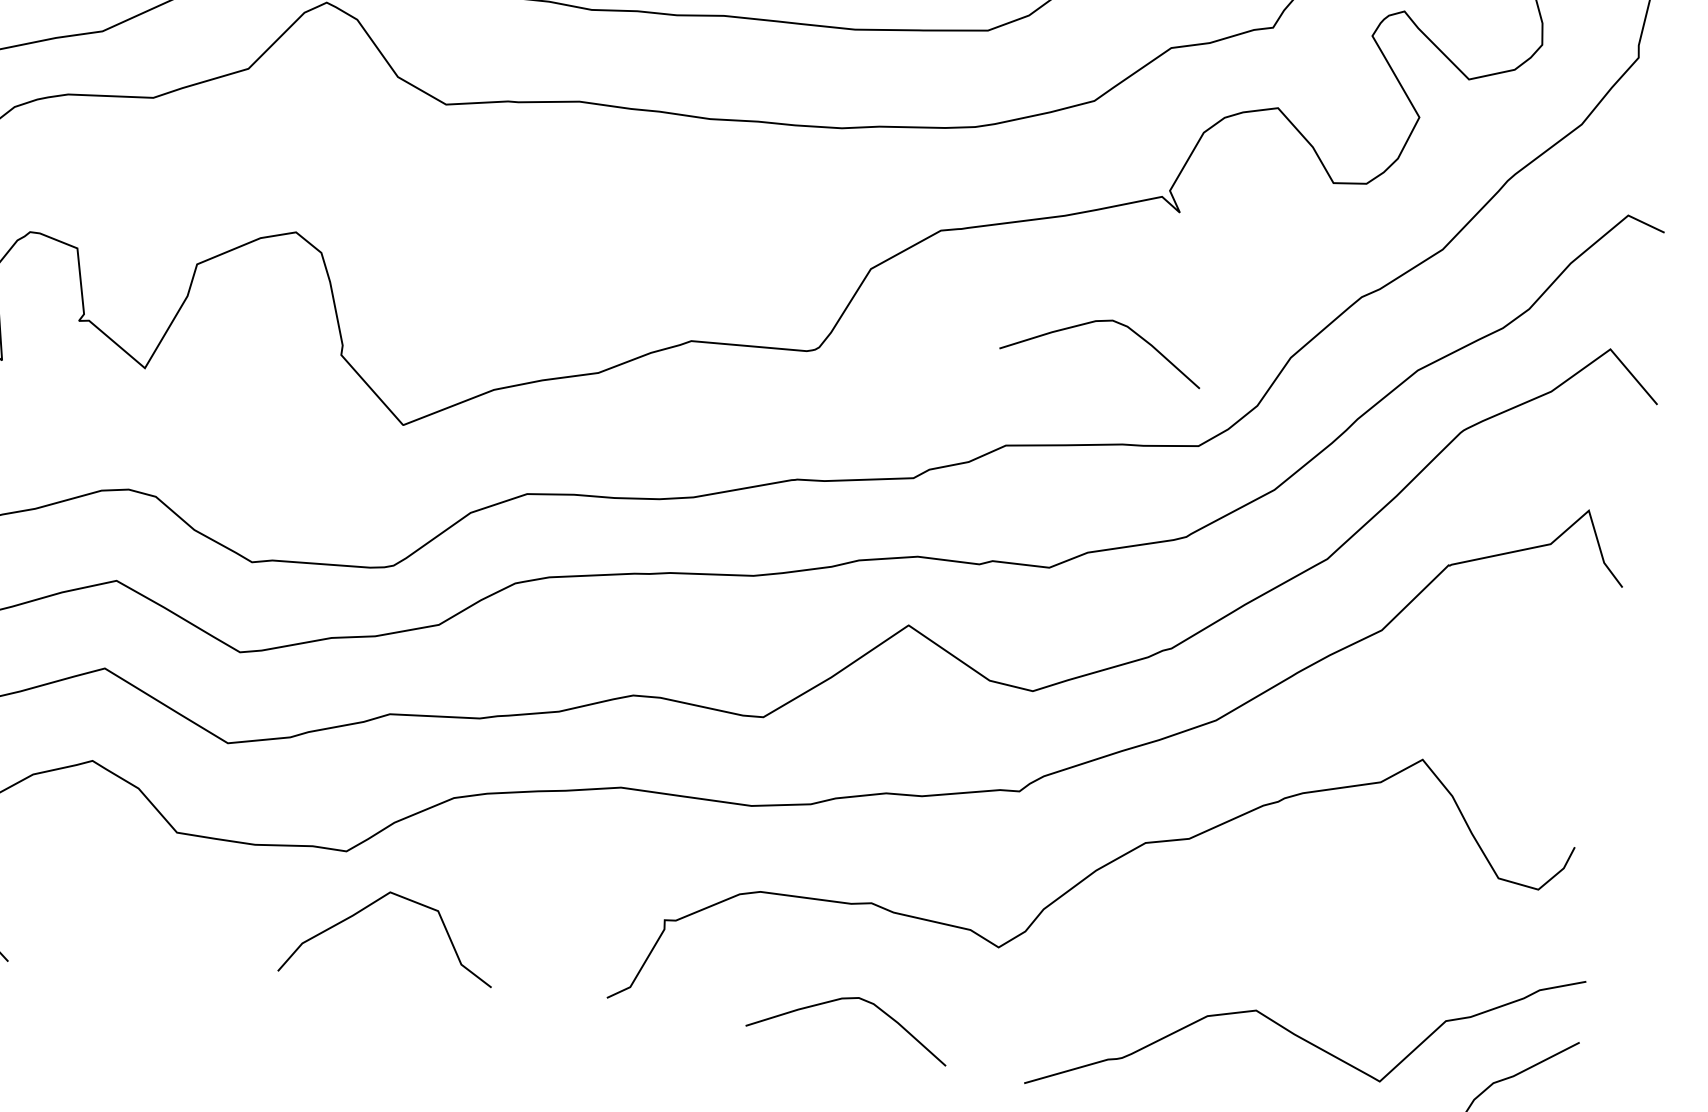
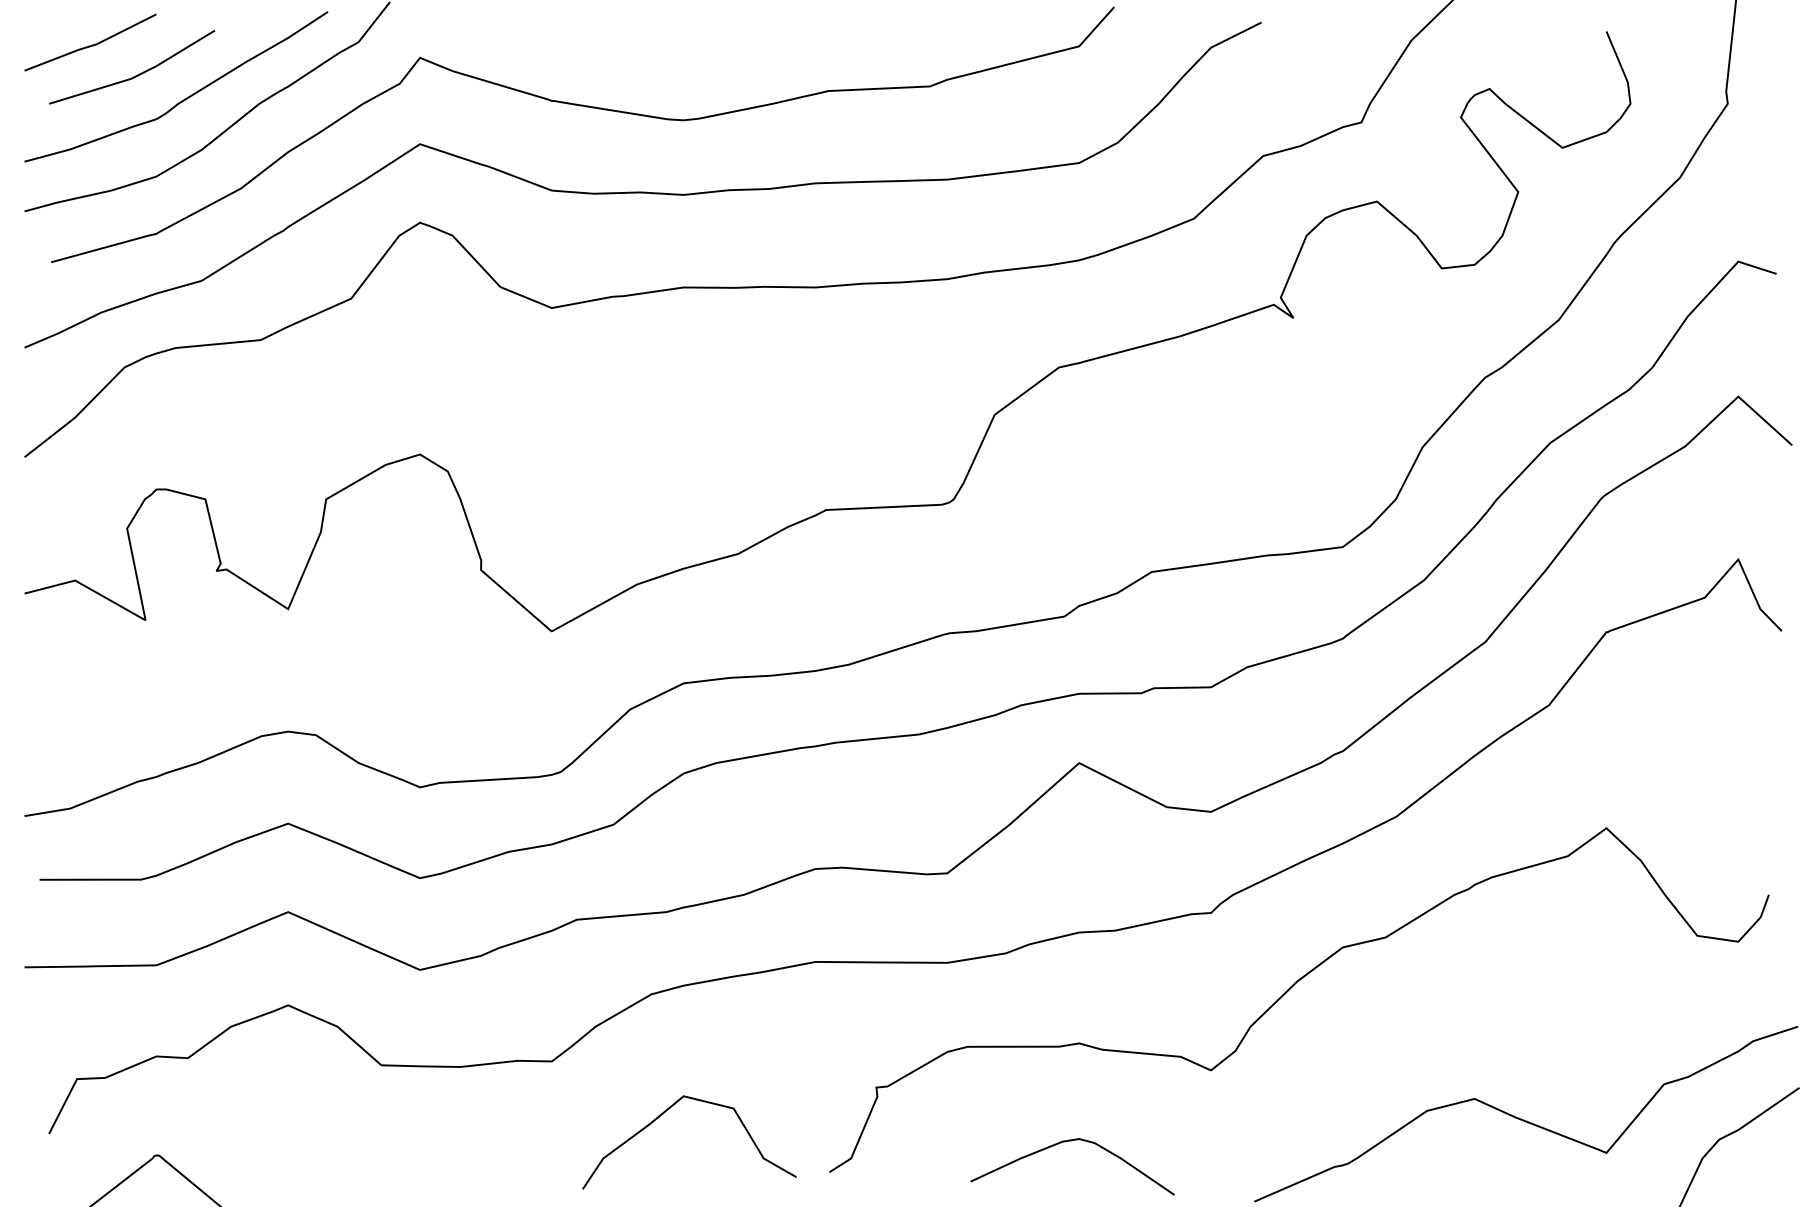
curve: (1098, 322) -> (1227, 437), removed
curve: (367, 907) -> (663, 1114), moved

